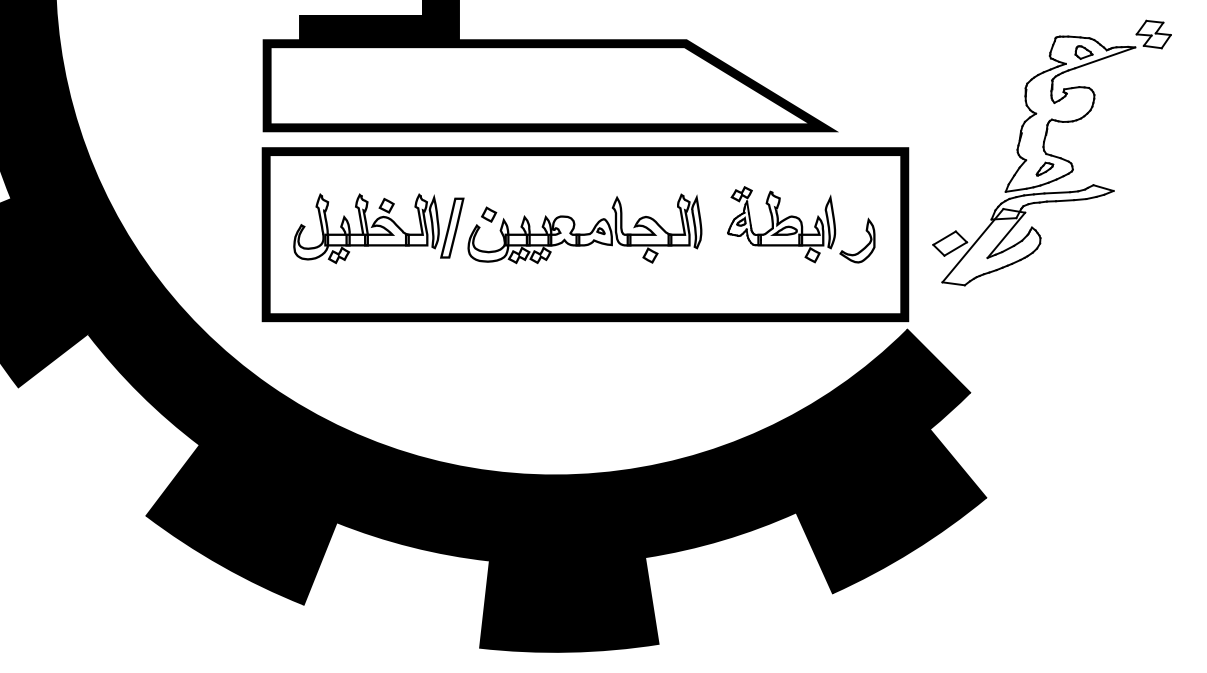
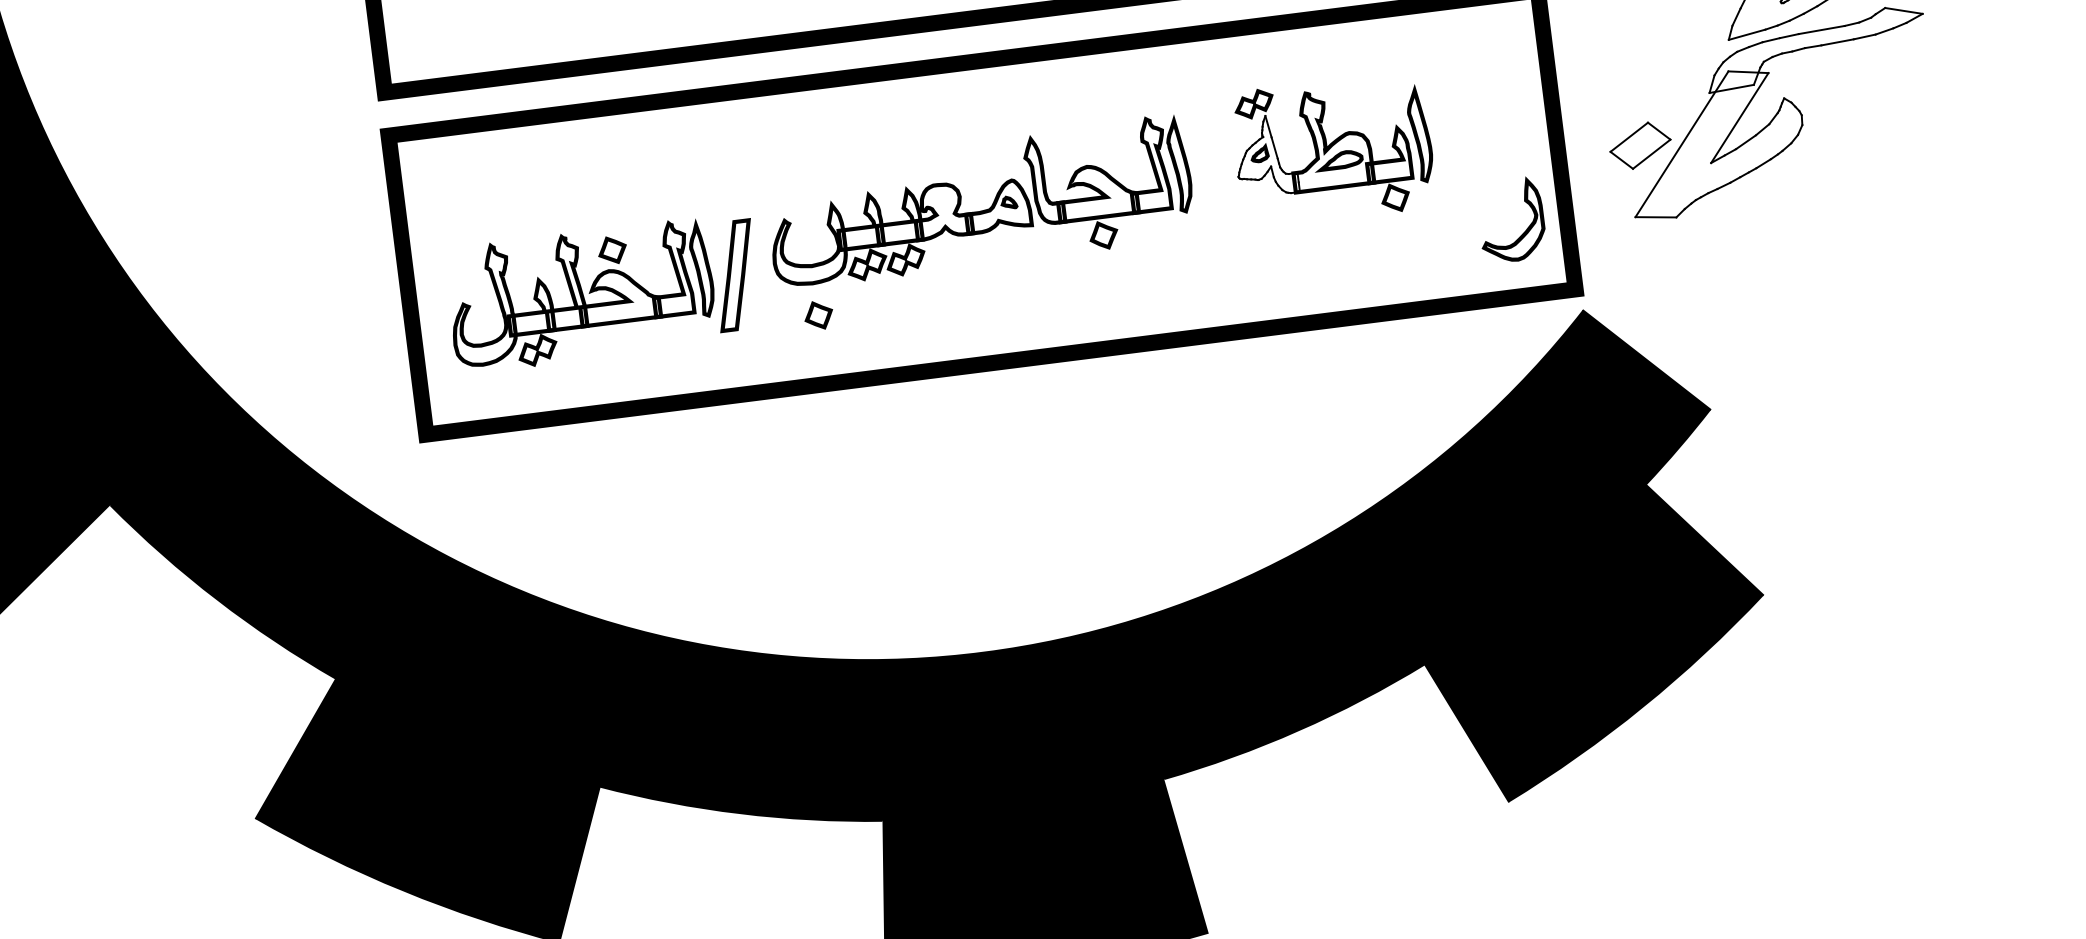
part: (489, 214) -> (819, 315), moved
part: (378, 228) -> (602, 293), moved
part: (864, 246) -> (1525, 229), moved

